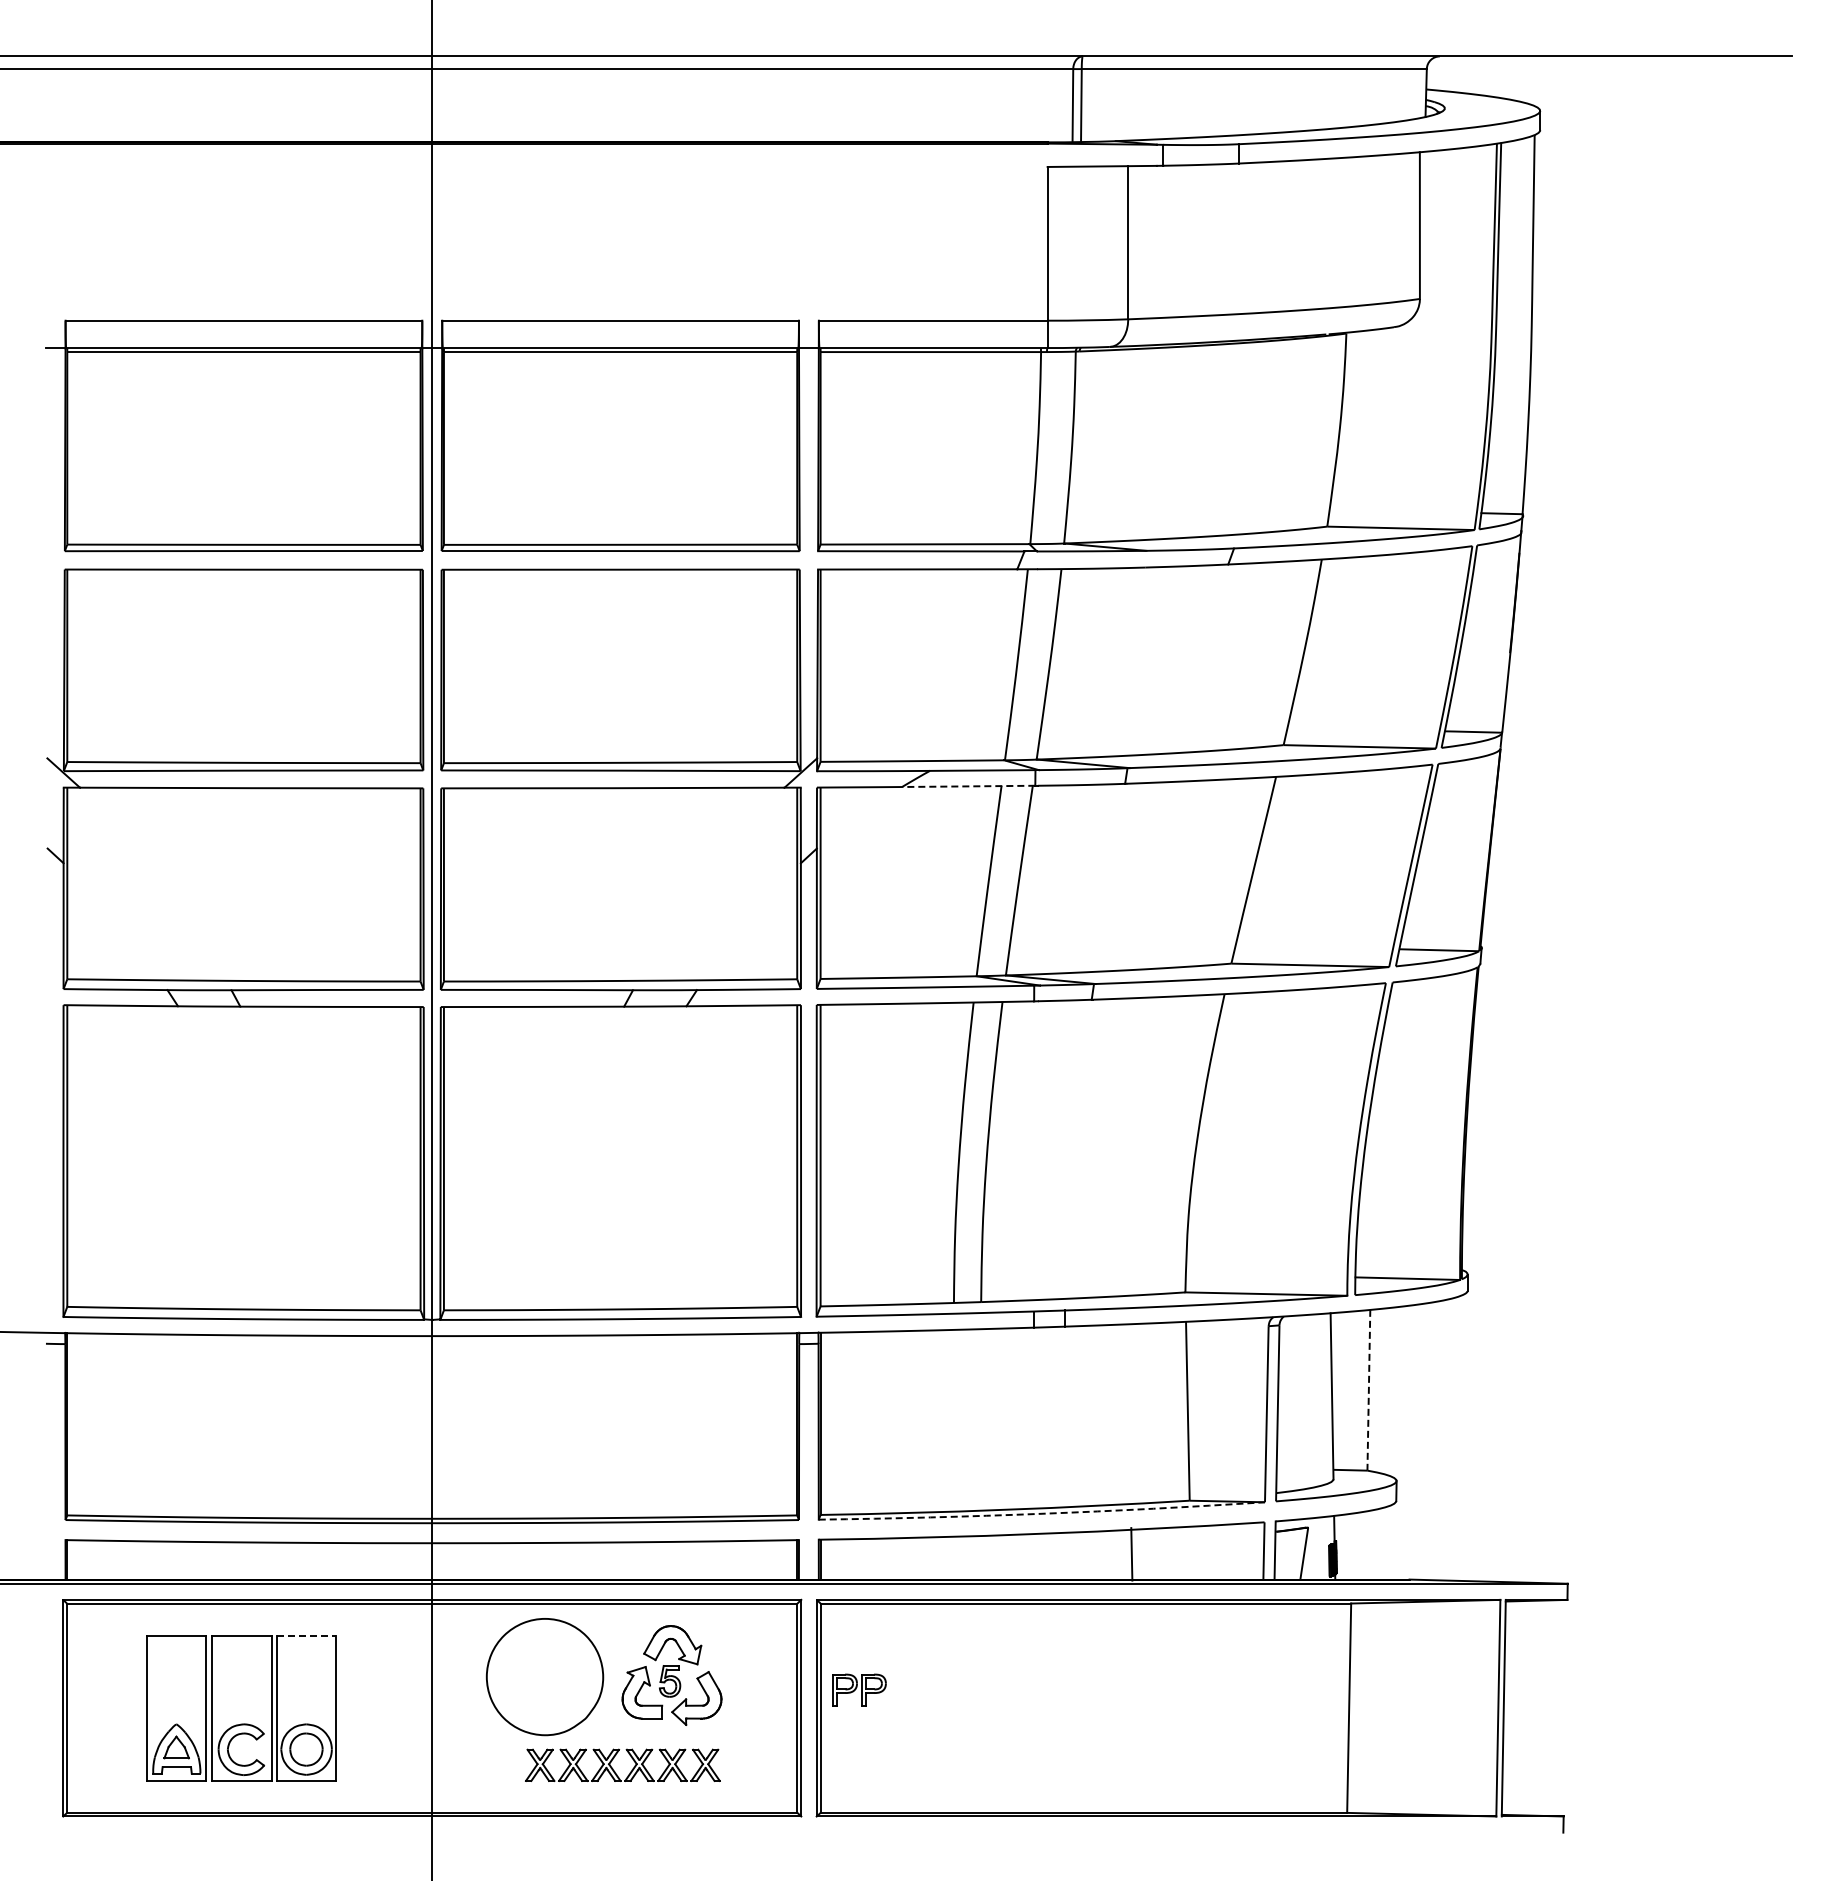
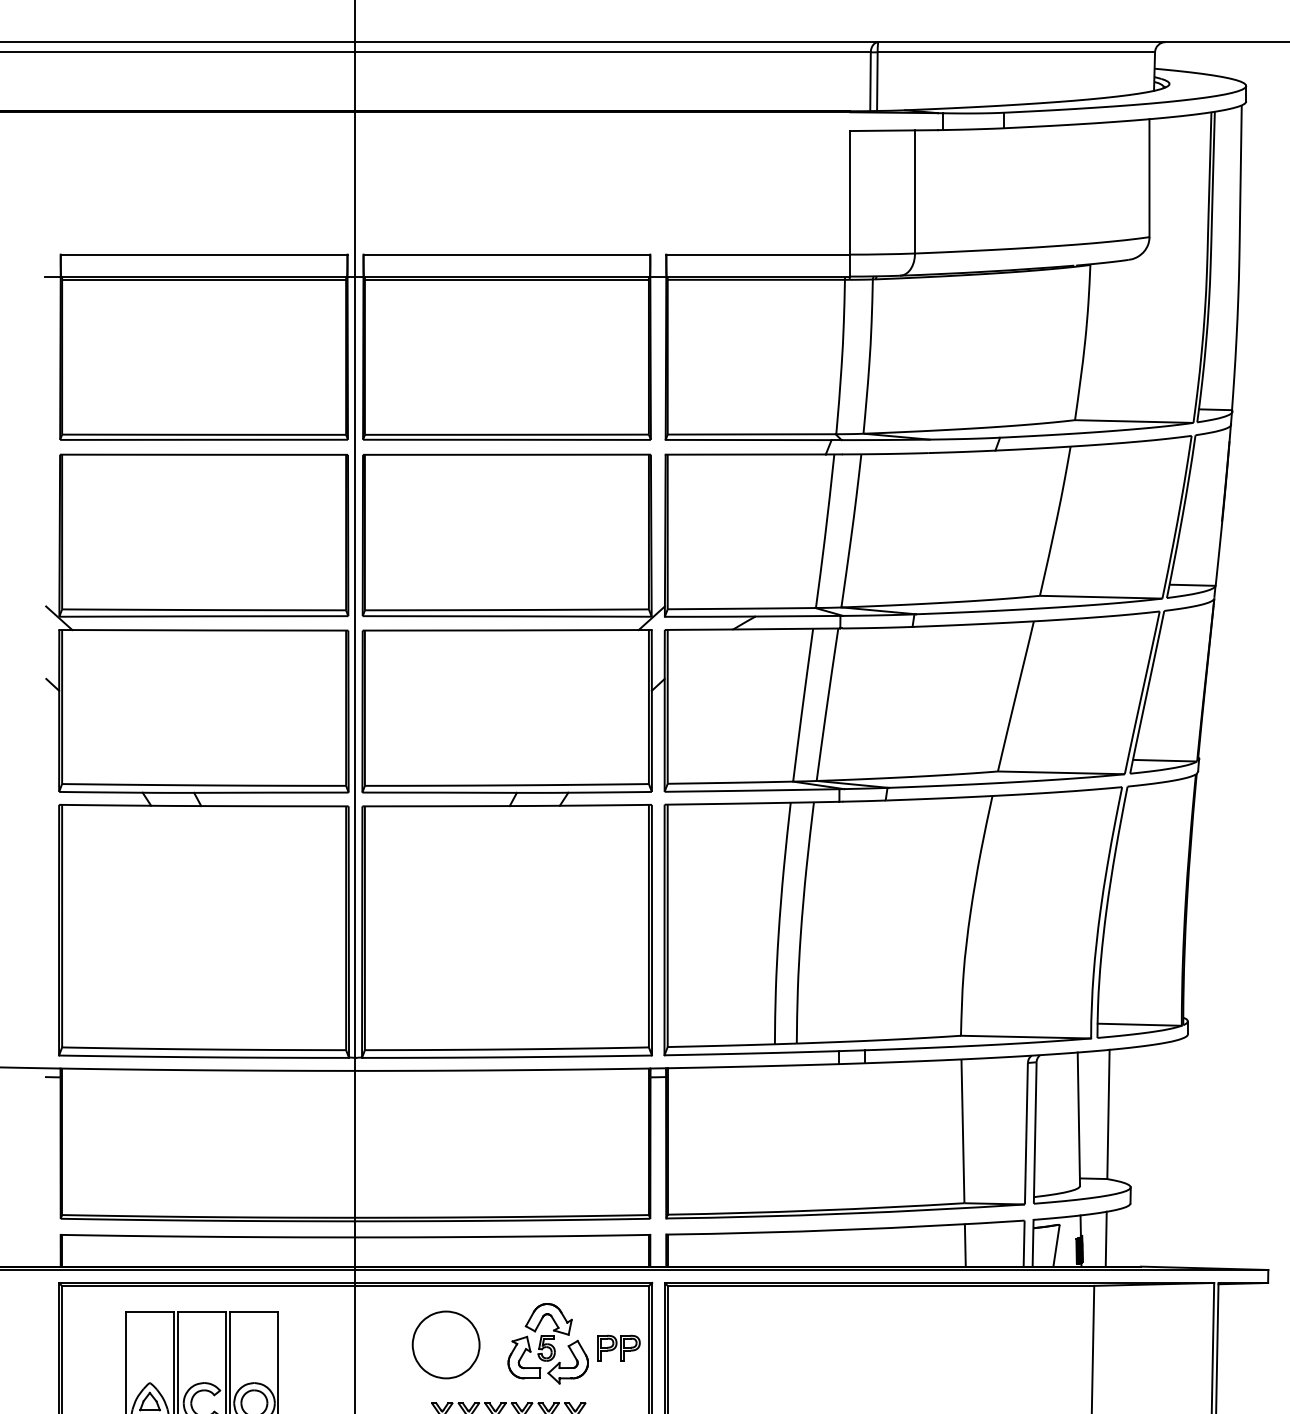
line: (968, 786) -> (786, 629), dashed -> solid
line: (1368, 1390) -> (1108, 1114), dashed -> solid
arc: (1041, 1513) -> (845, 1213), dashed -> solid
line: (1365, 1545) -> (1105, 1239), added
line: (1131, 1554) -> (965, 1245), moved
line: (306, 1635) -> (254, 1311), dashed -> solid
part: (544, 1676) -> (445, 1344), size x0.71
part: (859, 1689) -> (618, 1347), moved

